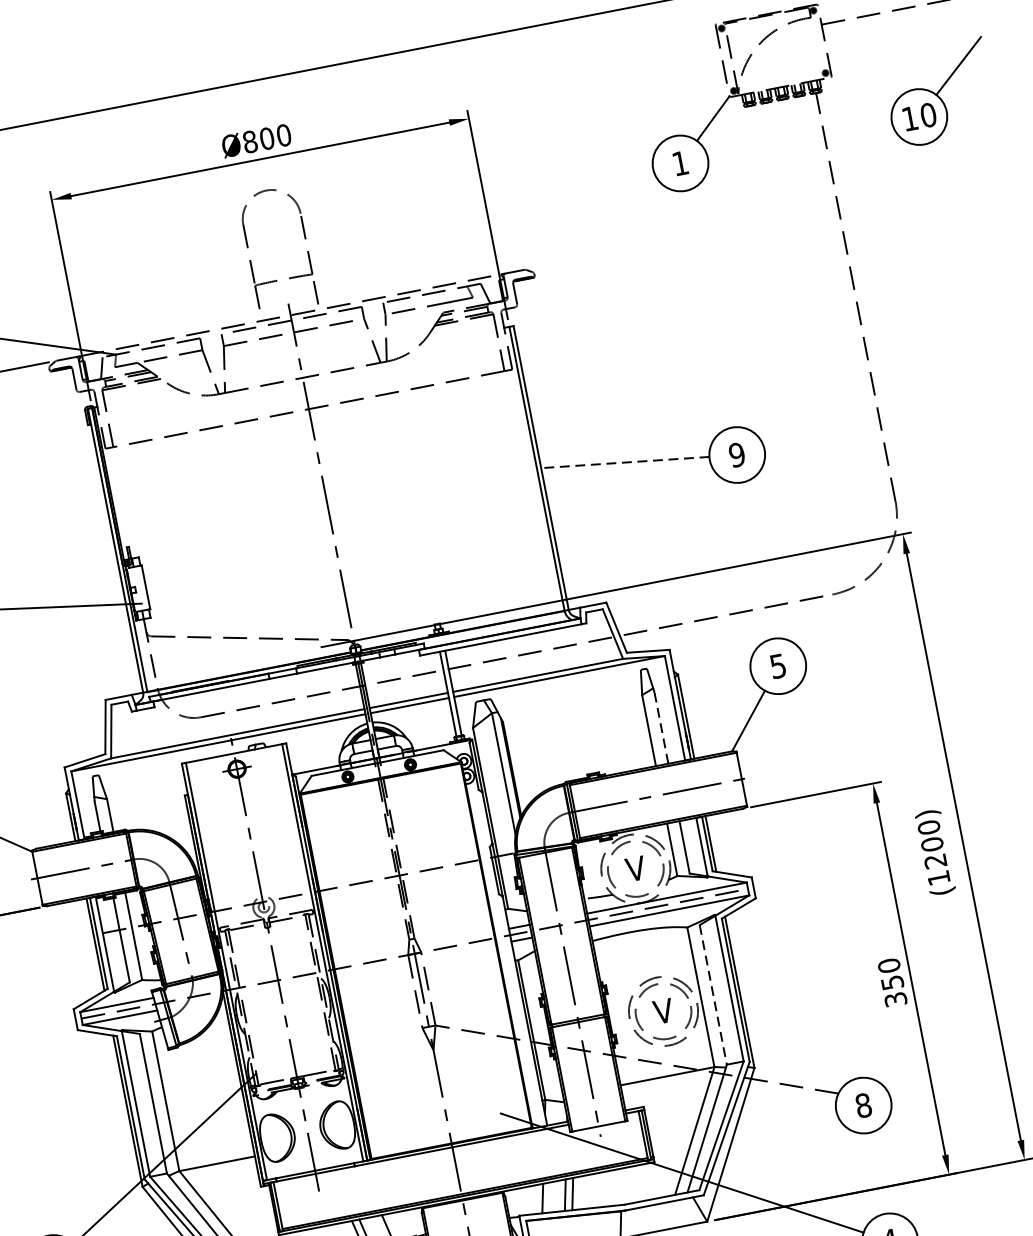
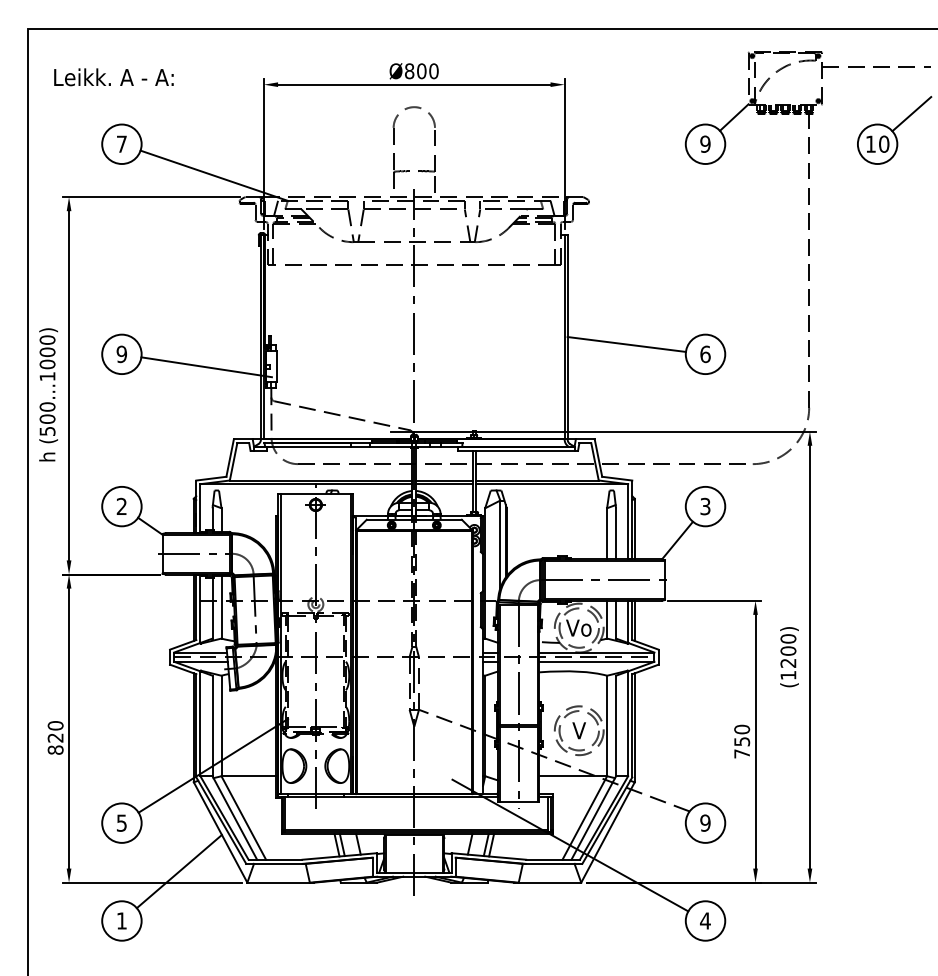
text: (680, 162) -> (705, 143), 1 -> 9
text: (737, 455) -> (705, 354), 9 -> 6
line: (624, 462) -> (626, 344), dashed -> solid
text: (777, 664) -> (705, 505), 5 -> 3
line: (662, 727) -> (616, 533), dashed -> solid
text: (634, 868) -> (578, 627), V -> Vo
line: (714, 995) -> (616, 726), dashed -> solid
text: (896, 998) -> (742, 753), 350 -> 750
text: (863, 1104) -> (705, 822), 8 -> 9

